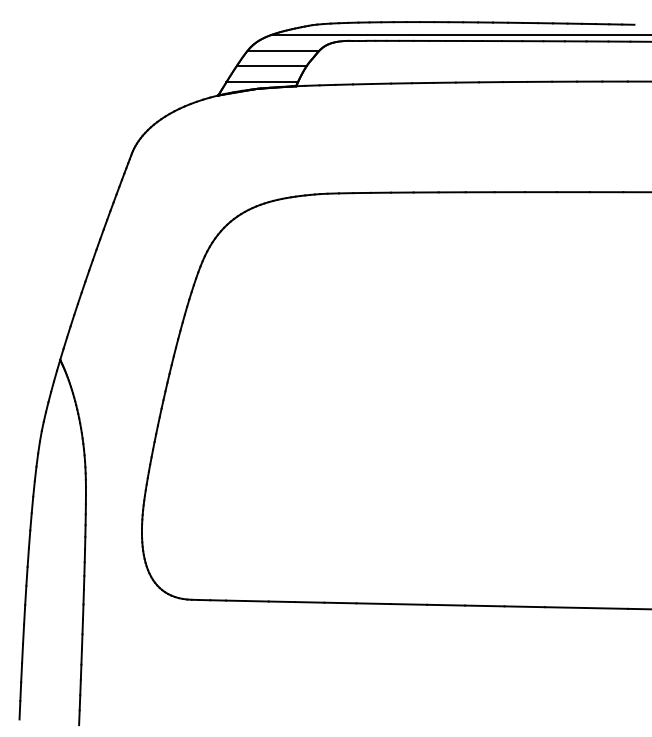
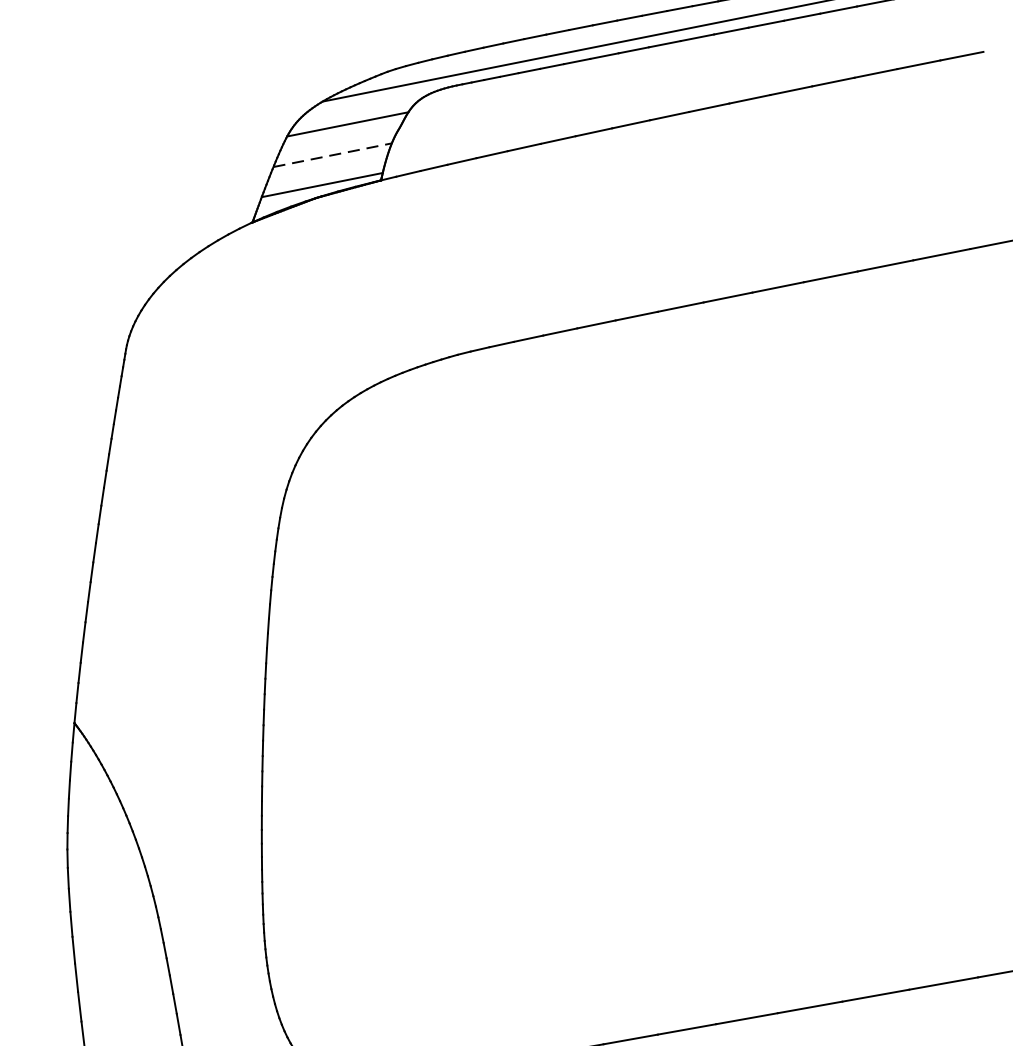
line: (271, 66) -> (332, 155), solid -> dashed

